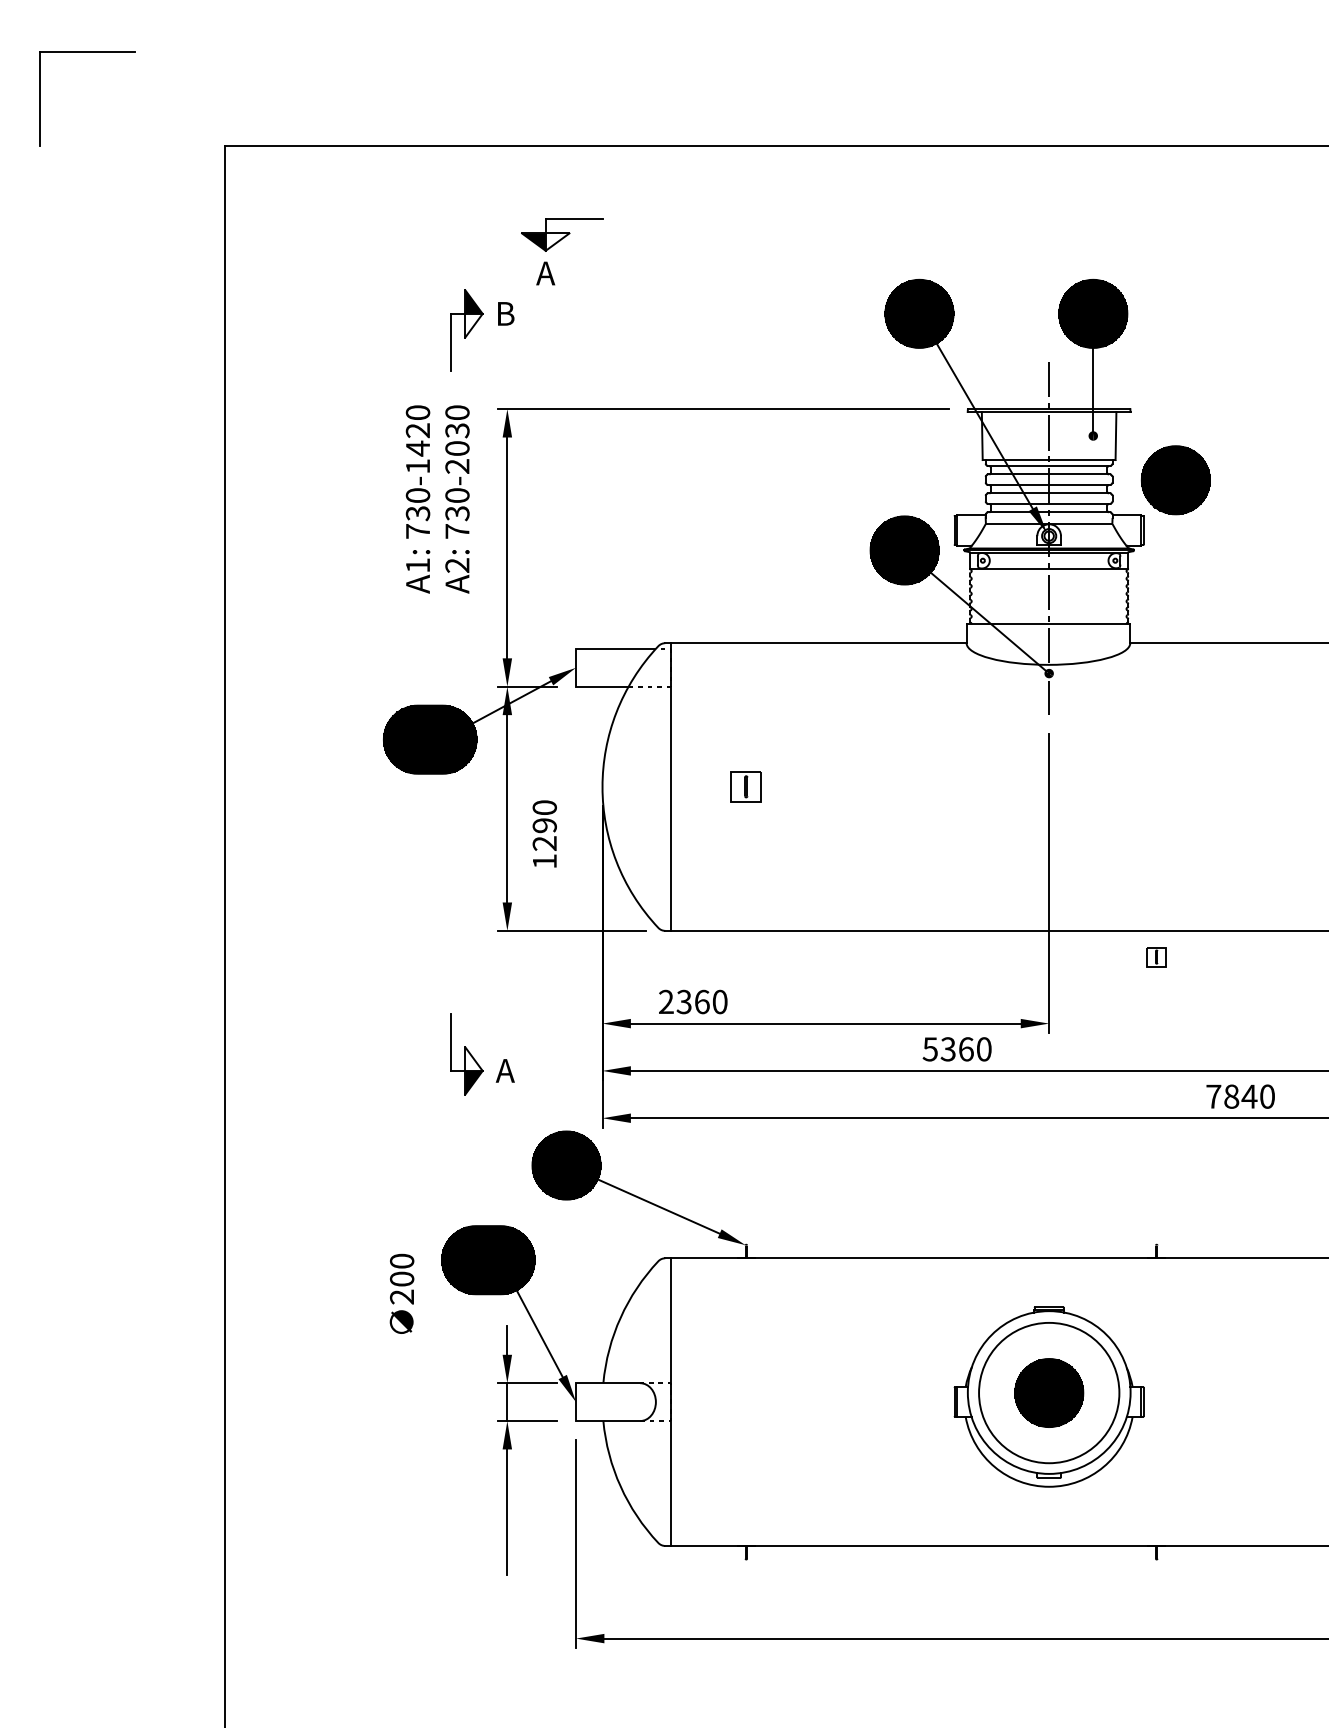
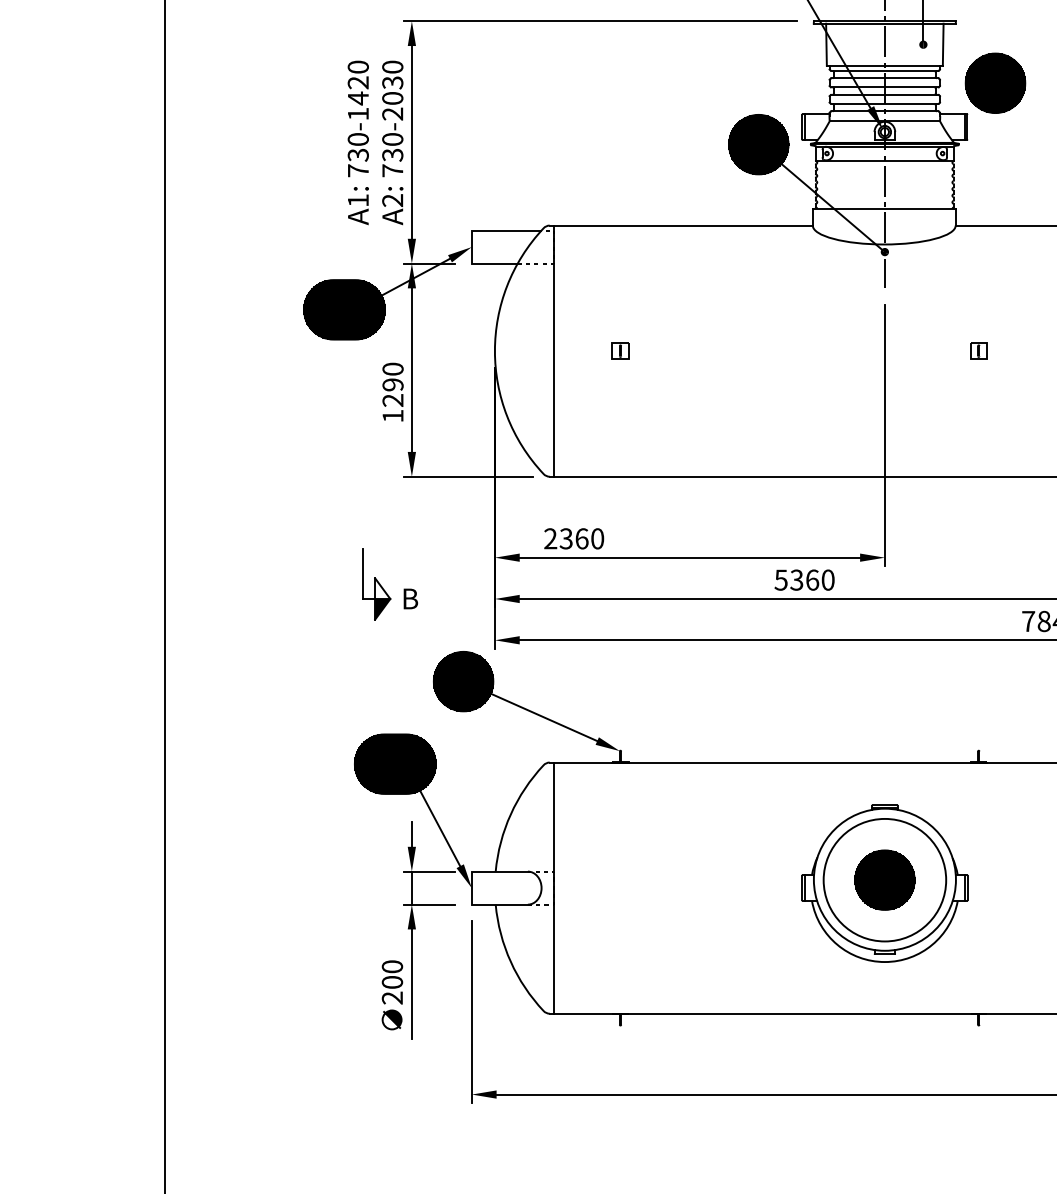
text: (437, 499) -> (375, 142), moved
part: (746, 787) -> (620, 351), size x0.62
text: (544, 833) -> (392, 391), moved
part: (1156, 957) -> (978, 351), moved
text: (504, 1070) -> (409, 598), A -> B
text: (401, 1293) -> (391, 994), moved

